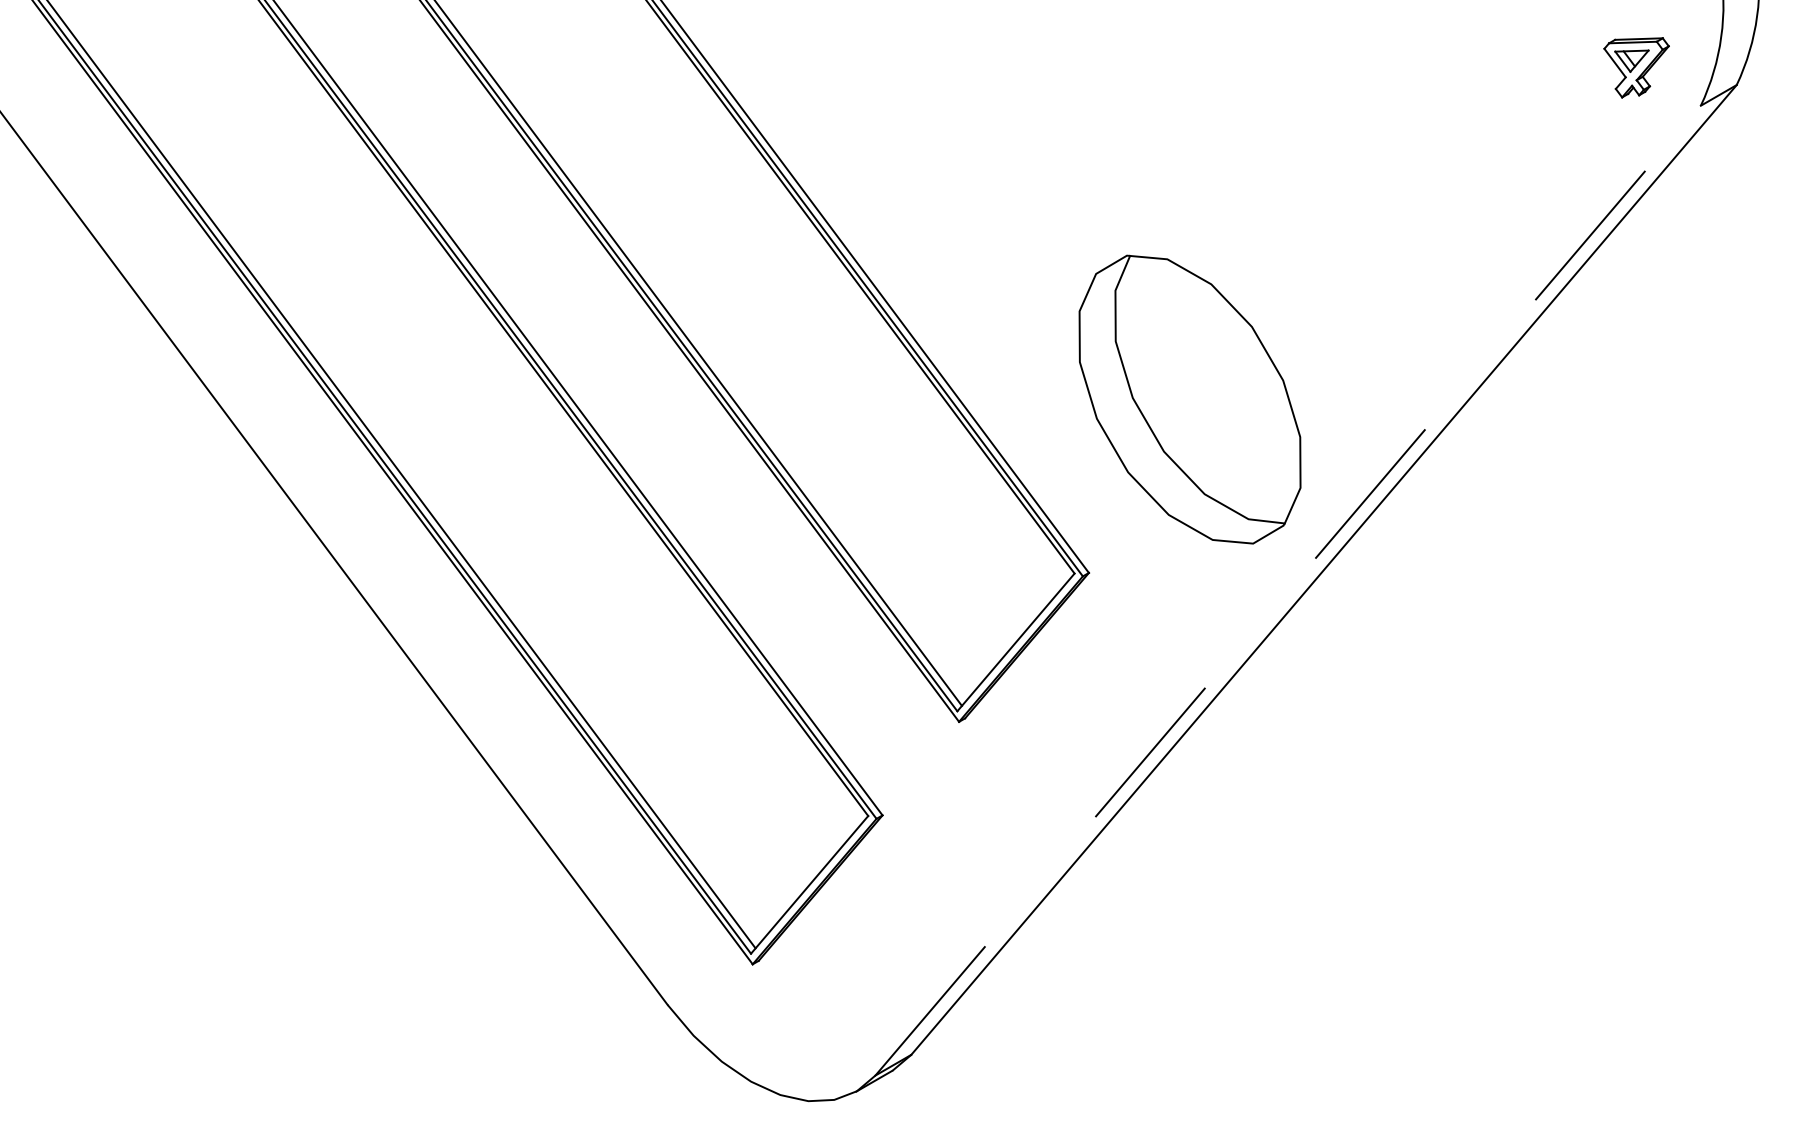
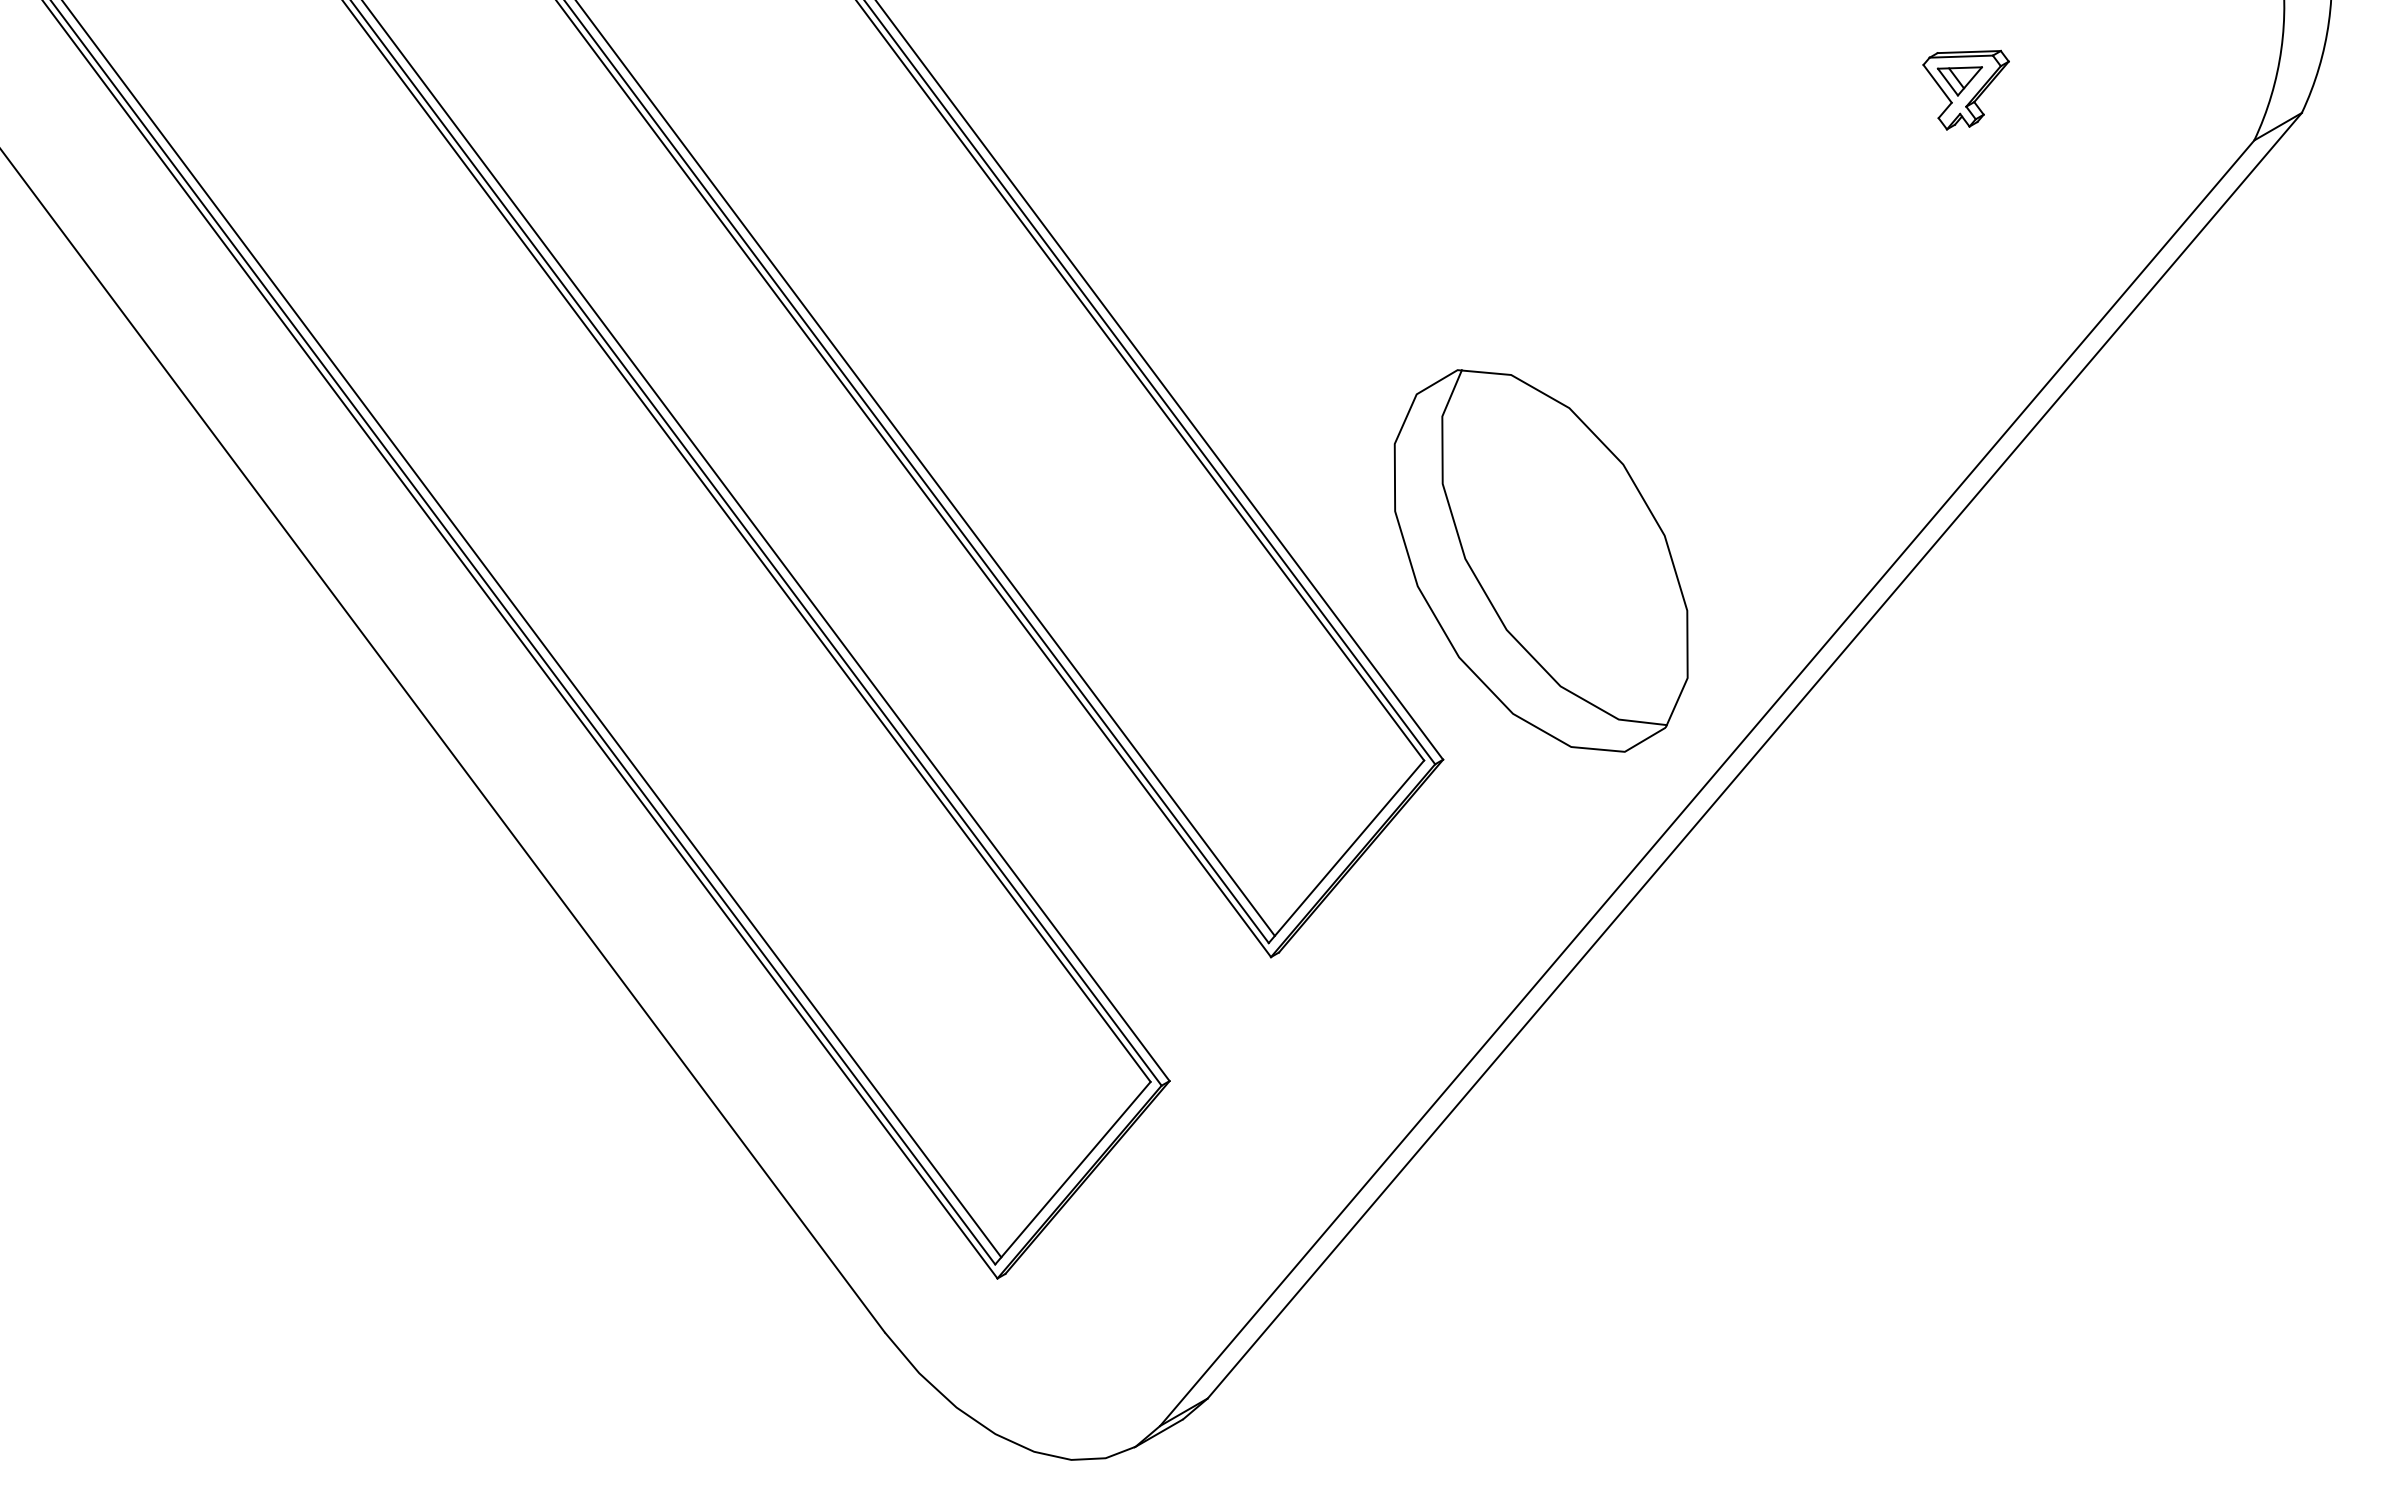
part: (1636, 67) -> (1965, 89), moved
part: (1189, 399) -> (1540, 560), moved
line: (1288, 590) -> (1707, 782), dashed -> solid

